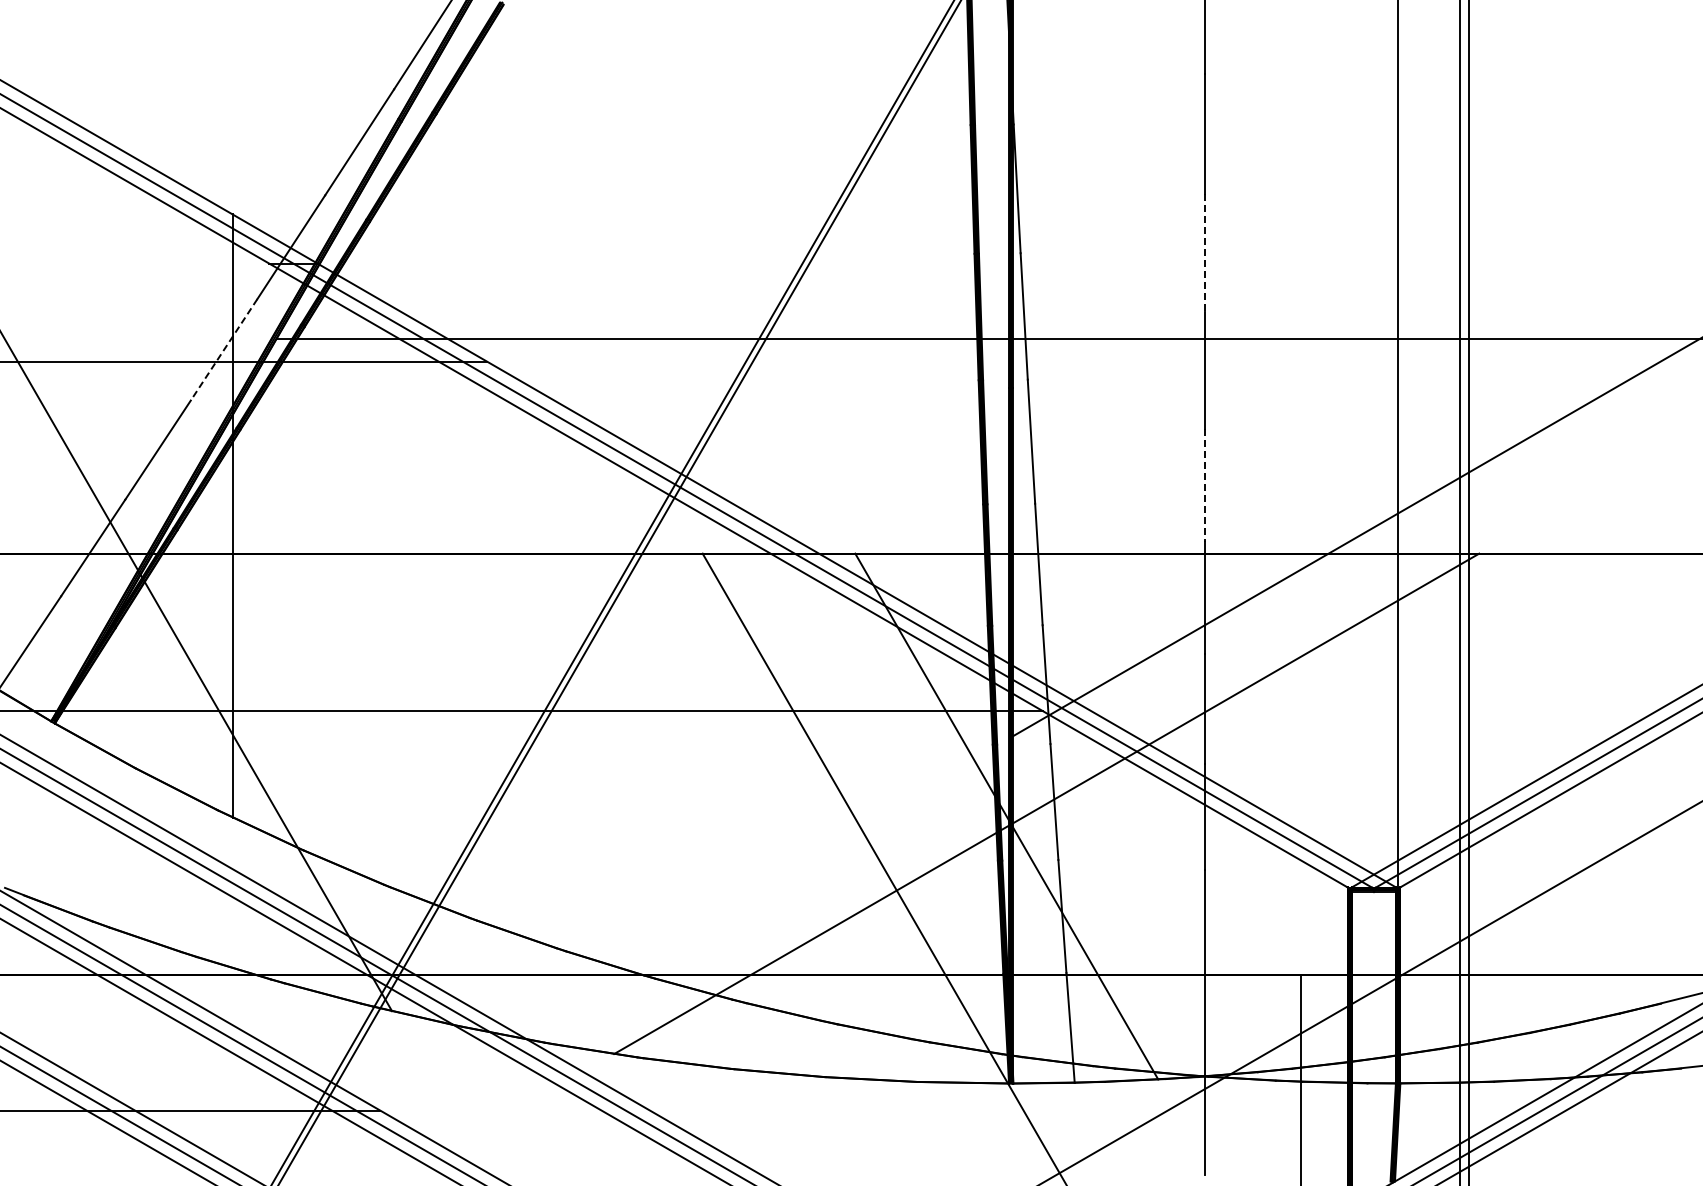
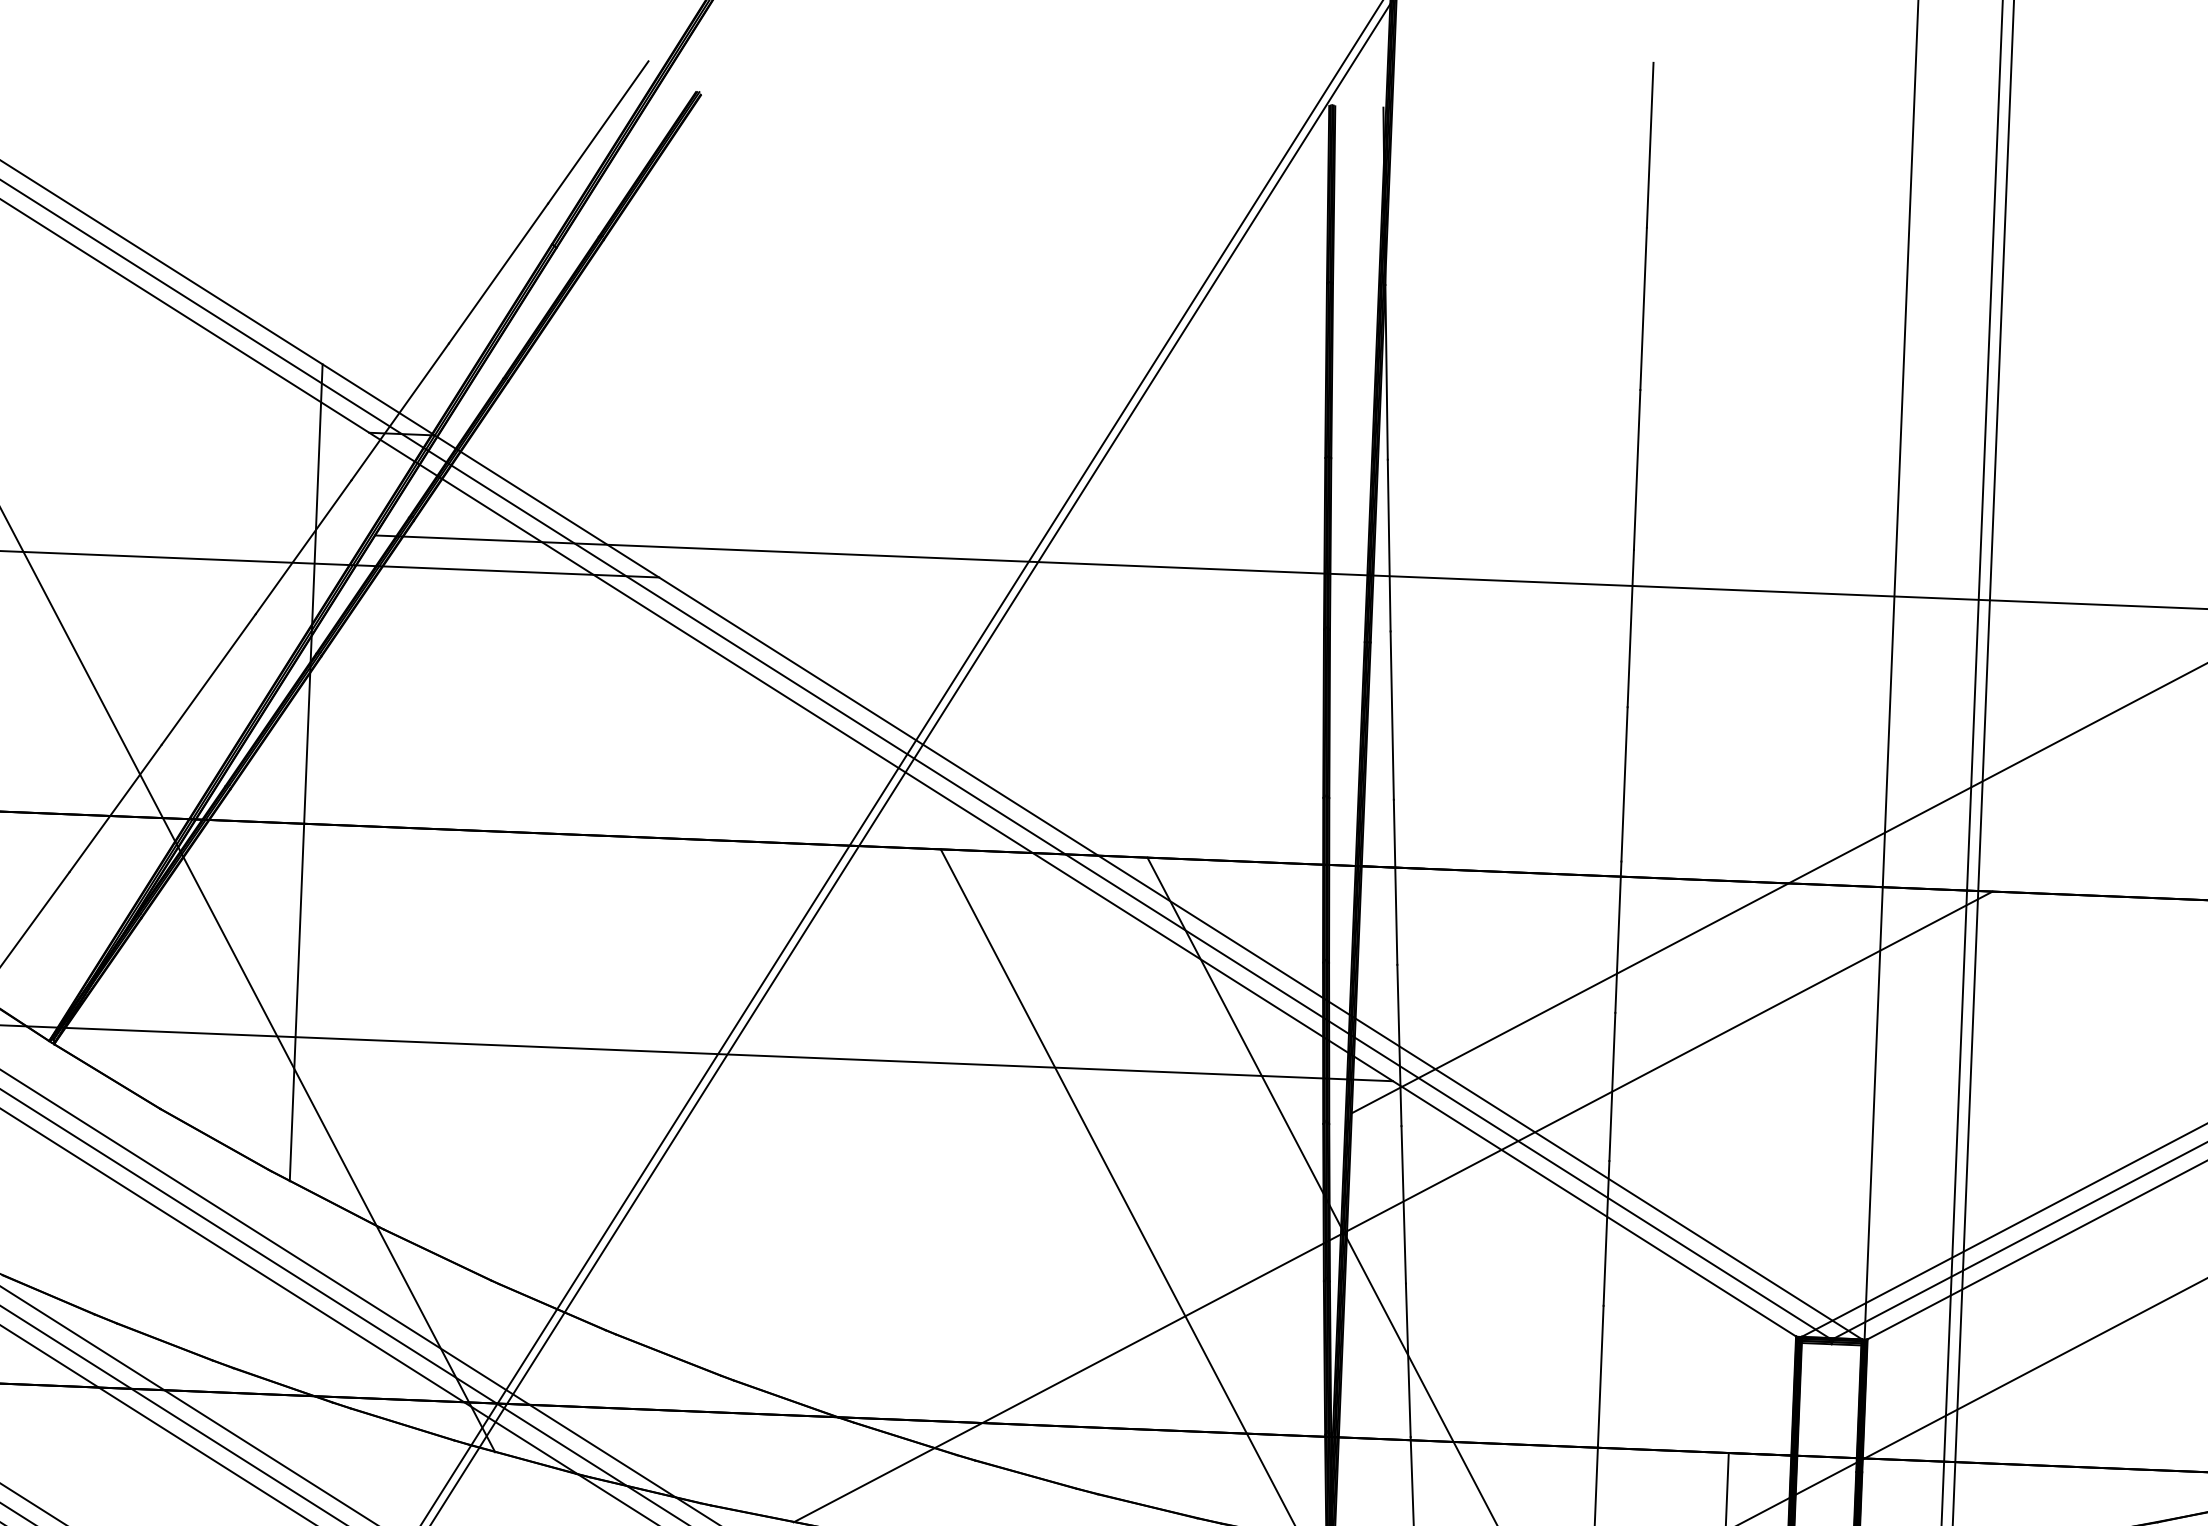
line: (1204, 253) -> (1636, 470), dashed -> solid
line: (224, 349) -> (304, 546), dashed -> solid
line: (1204, 485) -> (1624, 784), dashed -> solid

